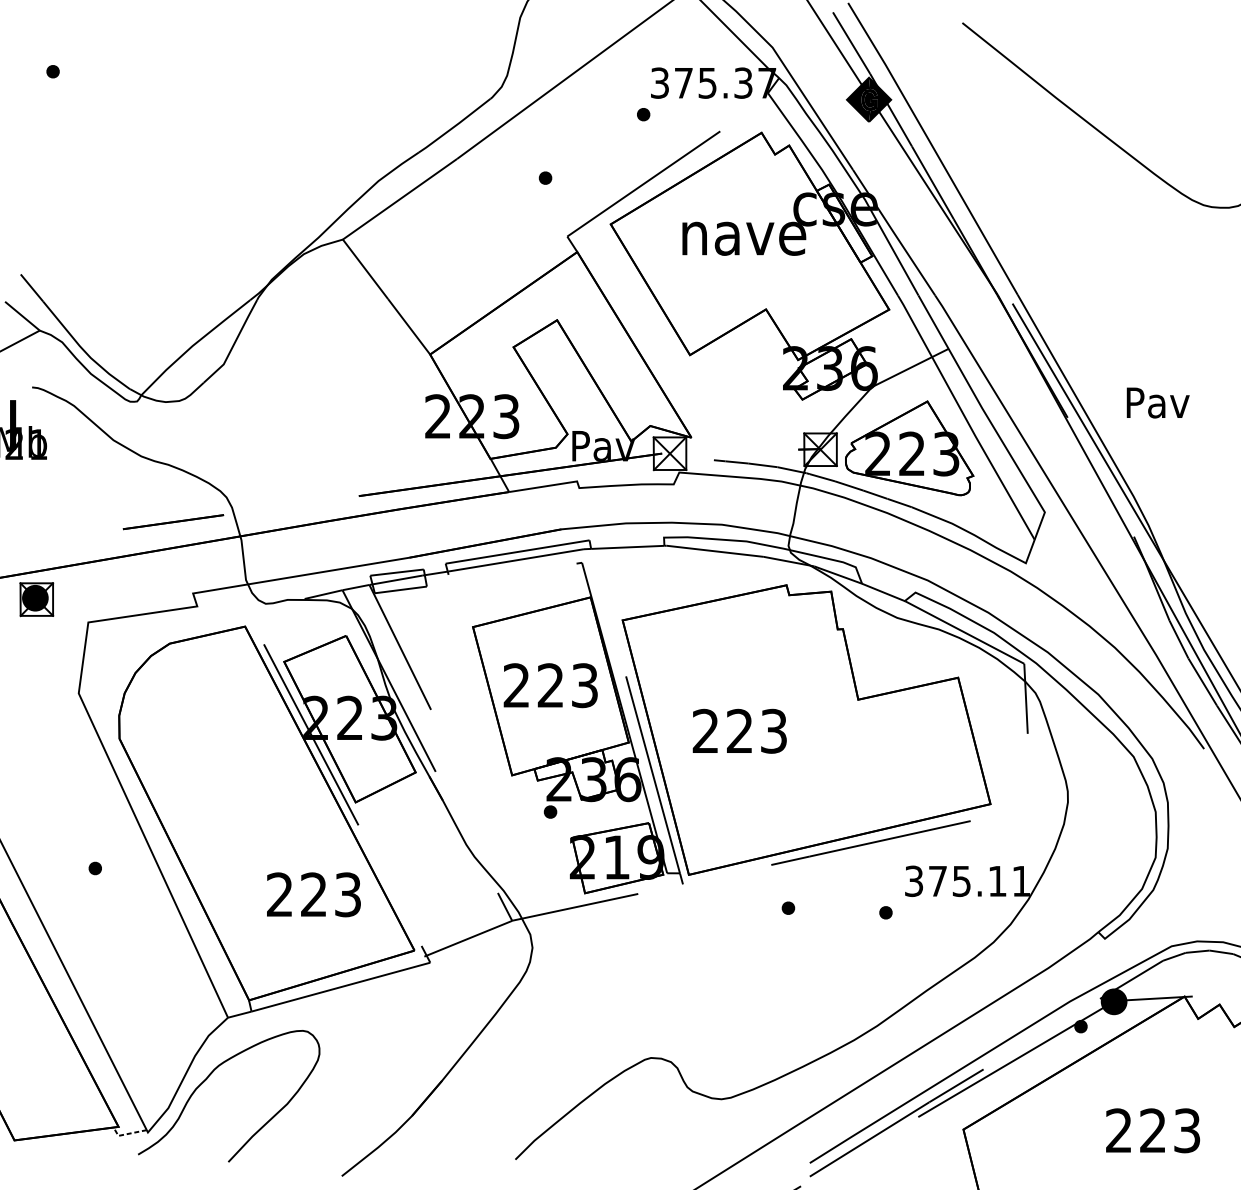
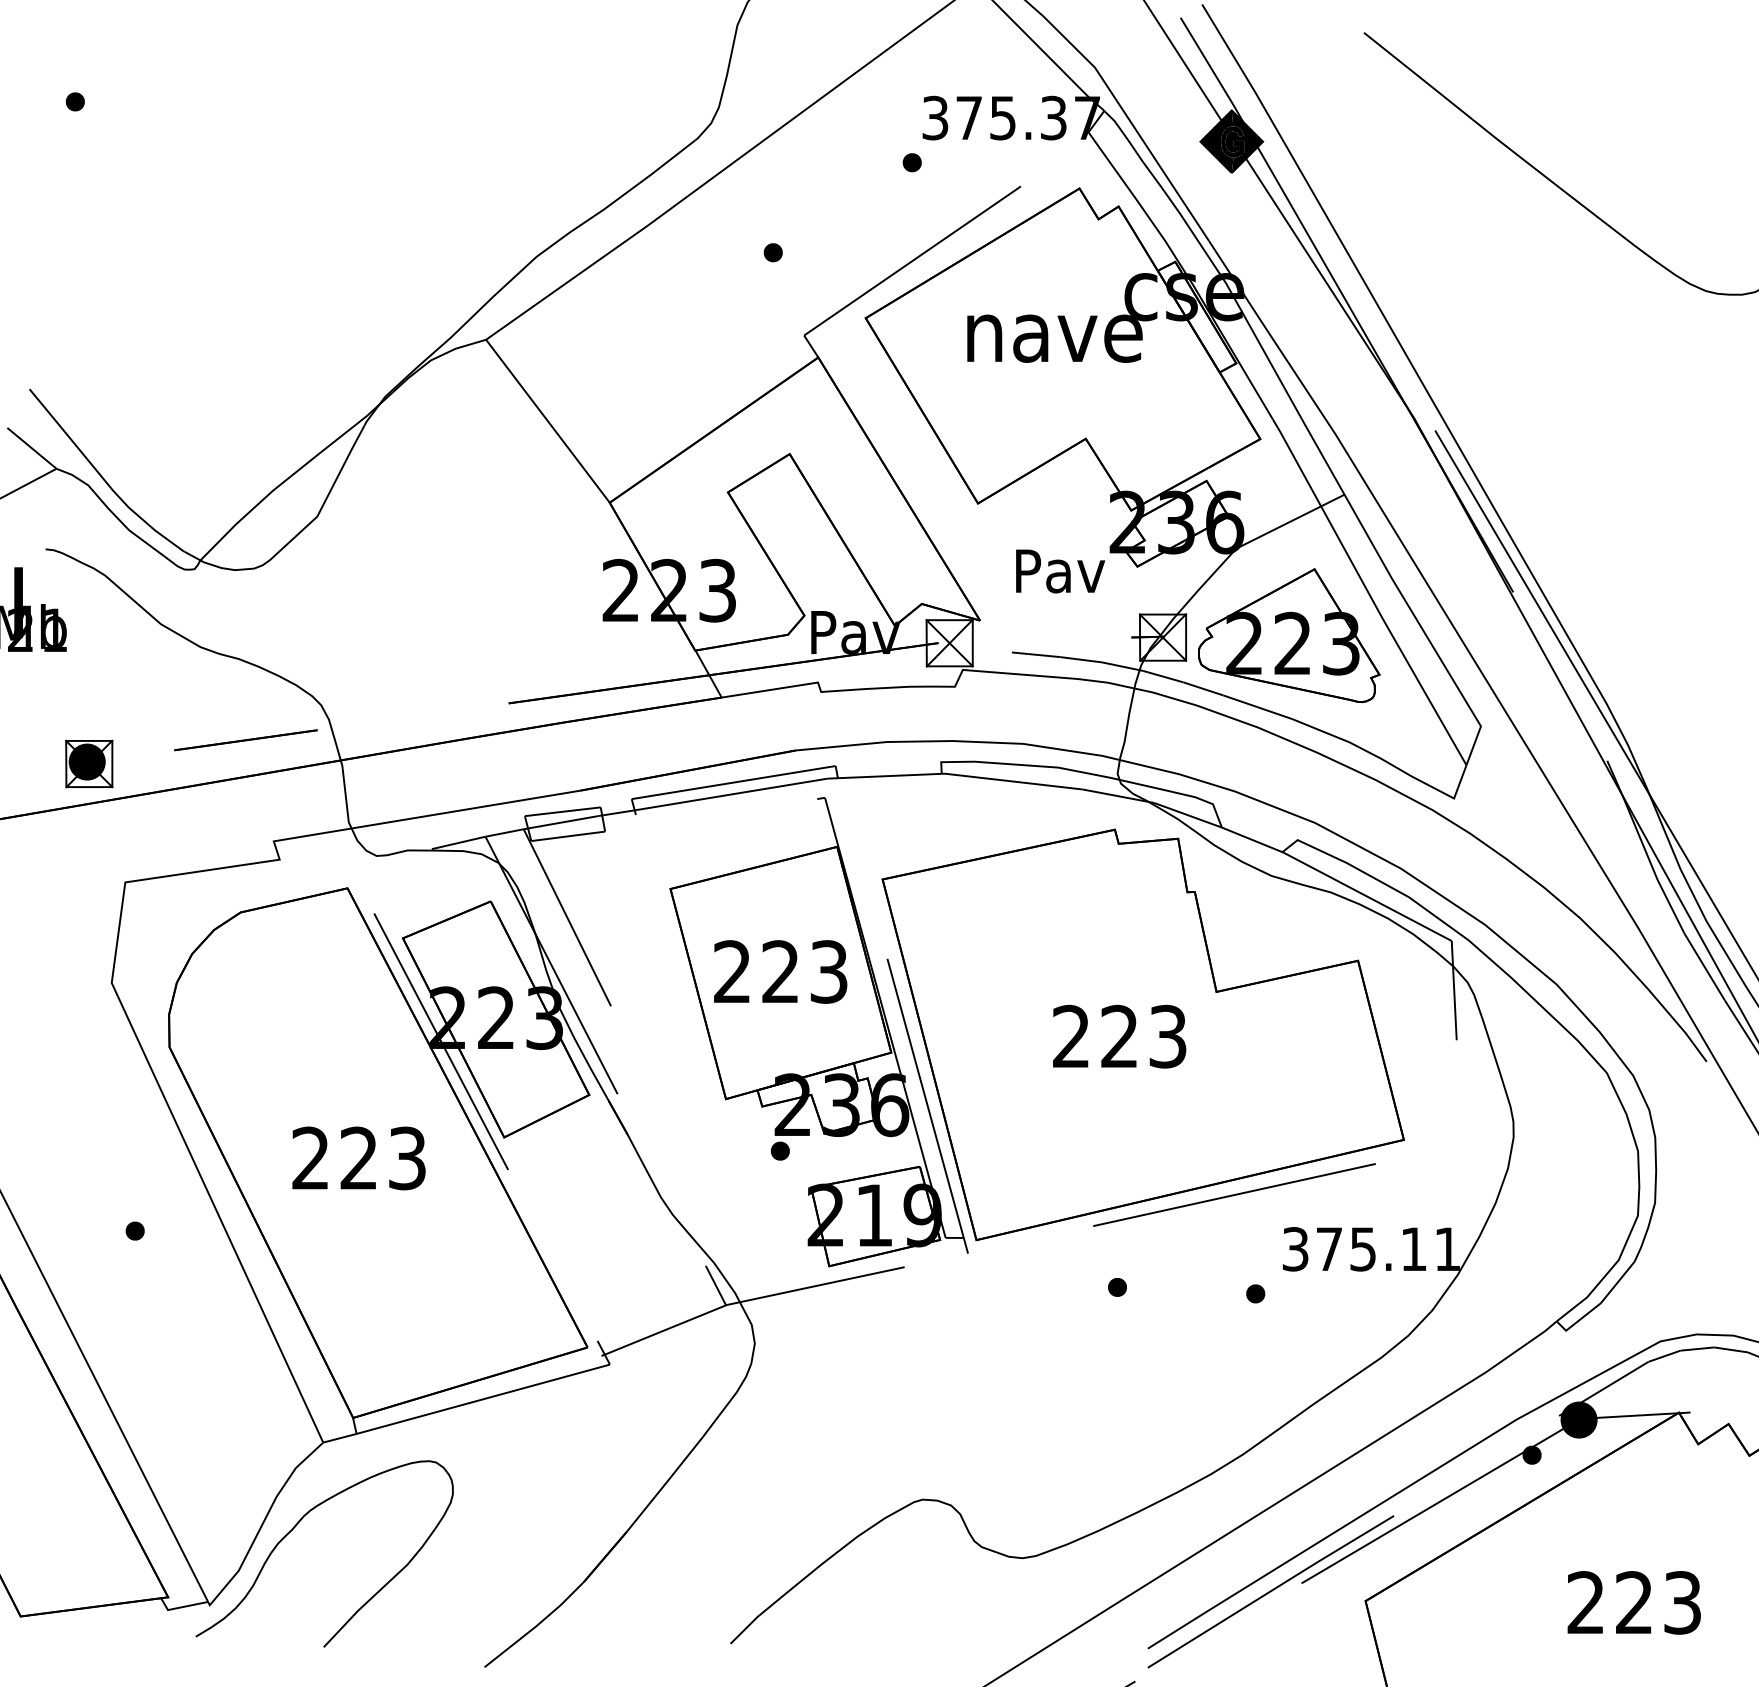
text: (1158, 403) -> (1060, 571), moved
part: (36, 599) -> (89, 763), moved
text: (739, 731) -> (1119, 1036), moved
text: (313, 894) -> (358, 1158), moved
line: (127, 1134) -> (180, 1607), dashed -> solid

